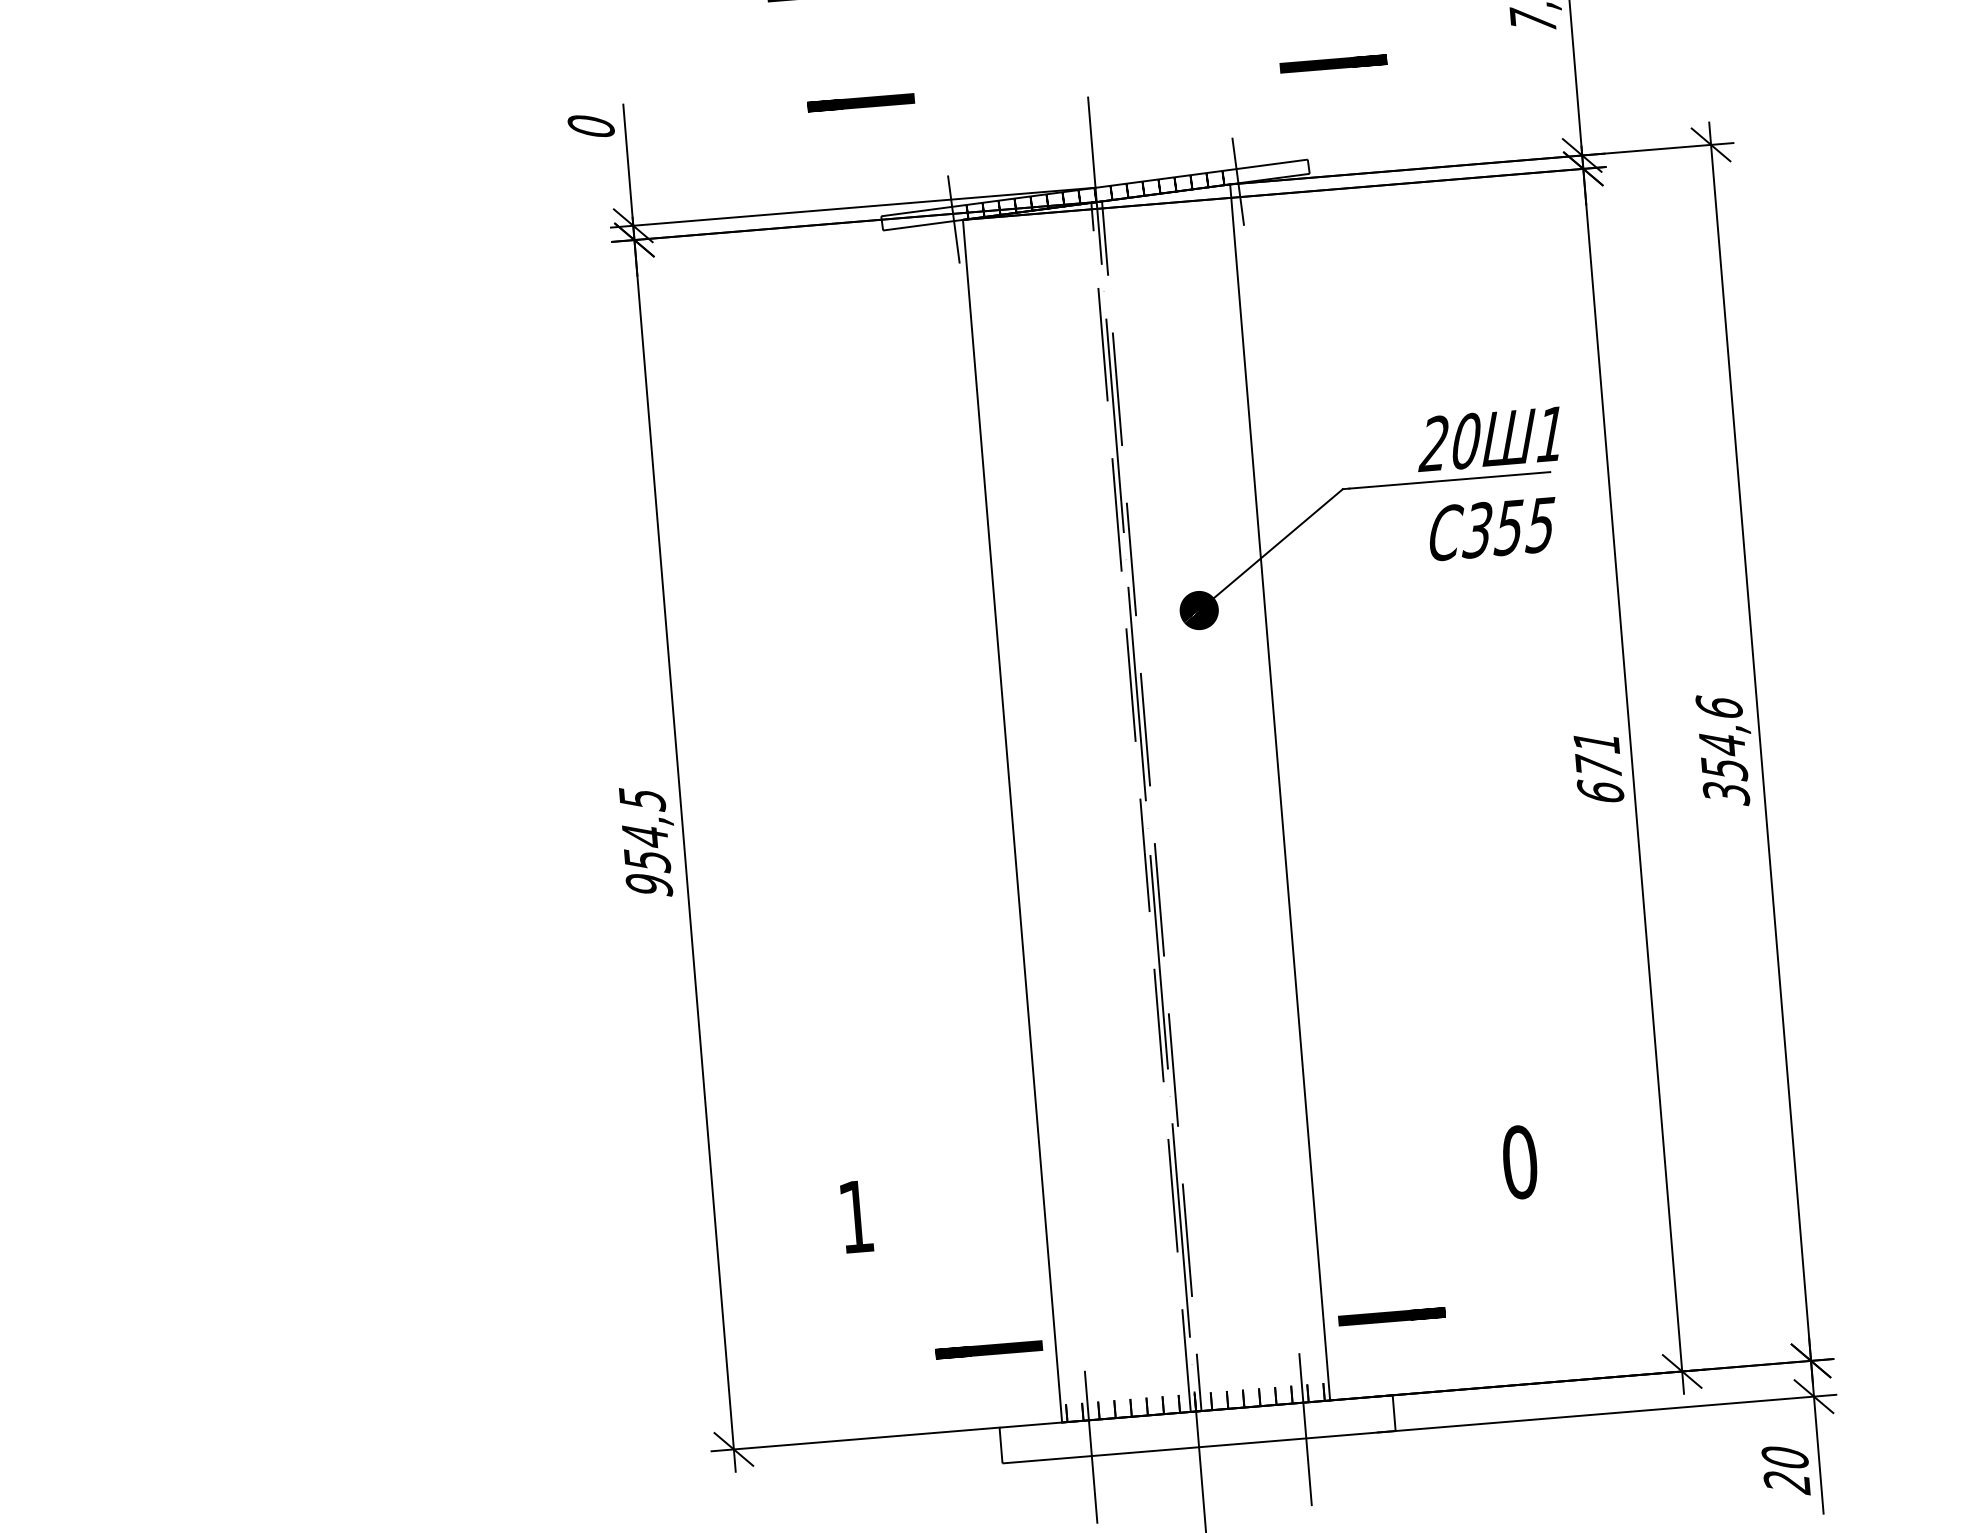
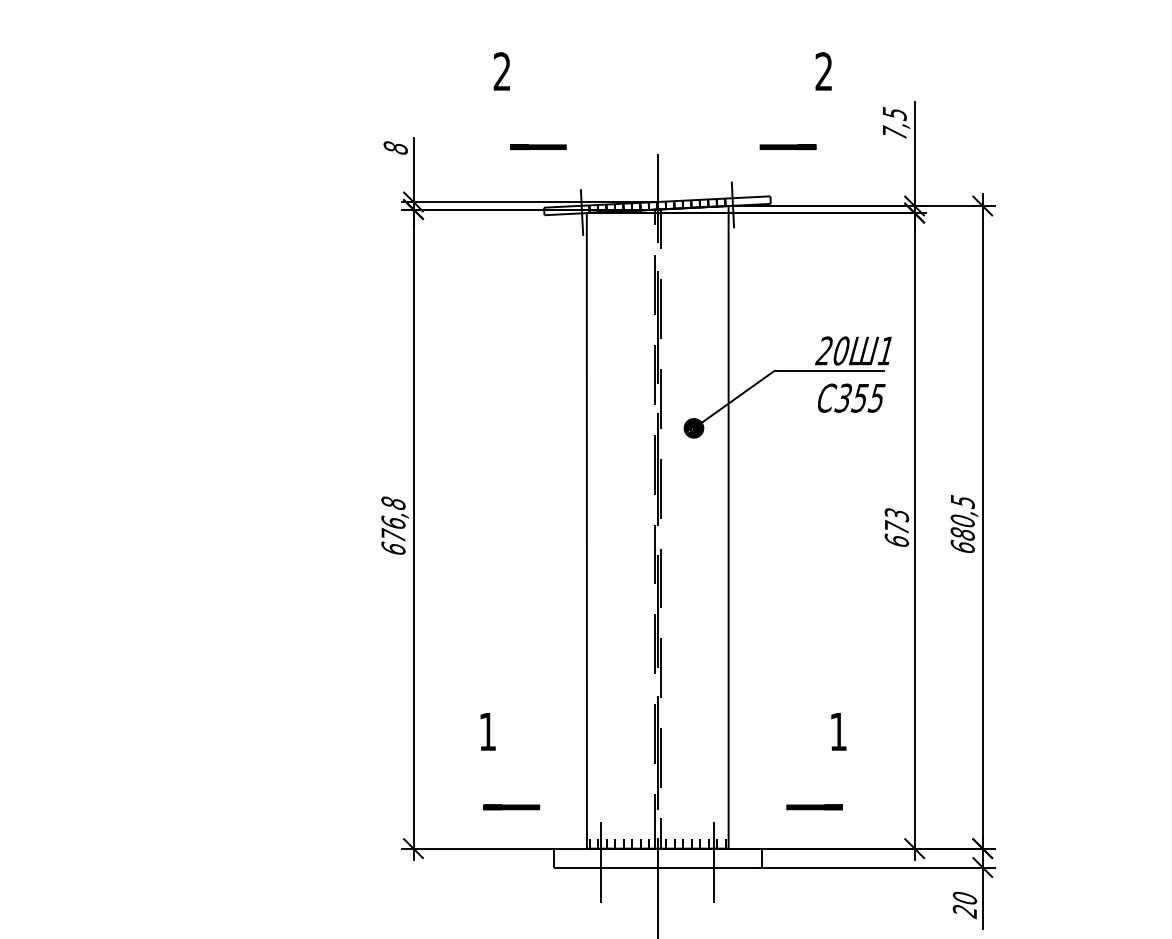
text: (590, 125) -> (395, 147), 0 -> 8
text: (1596, 743) -> (896, 515), 671 -> 673
text: (1722, 750) -> (962, 524), 354,6 -> 680,5
text: (645, 841) -> (393, 525), 954,5 -> 676,8
text: (1519, 1161) -> (838, 731), 0 -> 1
line: (1391, 1317) -> (814, 807), moved
line: (988, 1350) -> (511, 807), moved

